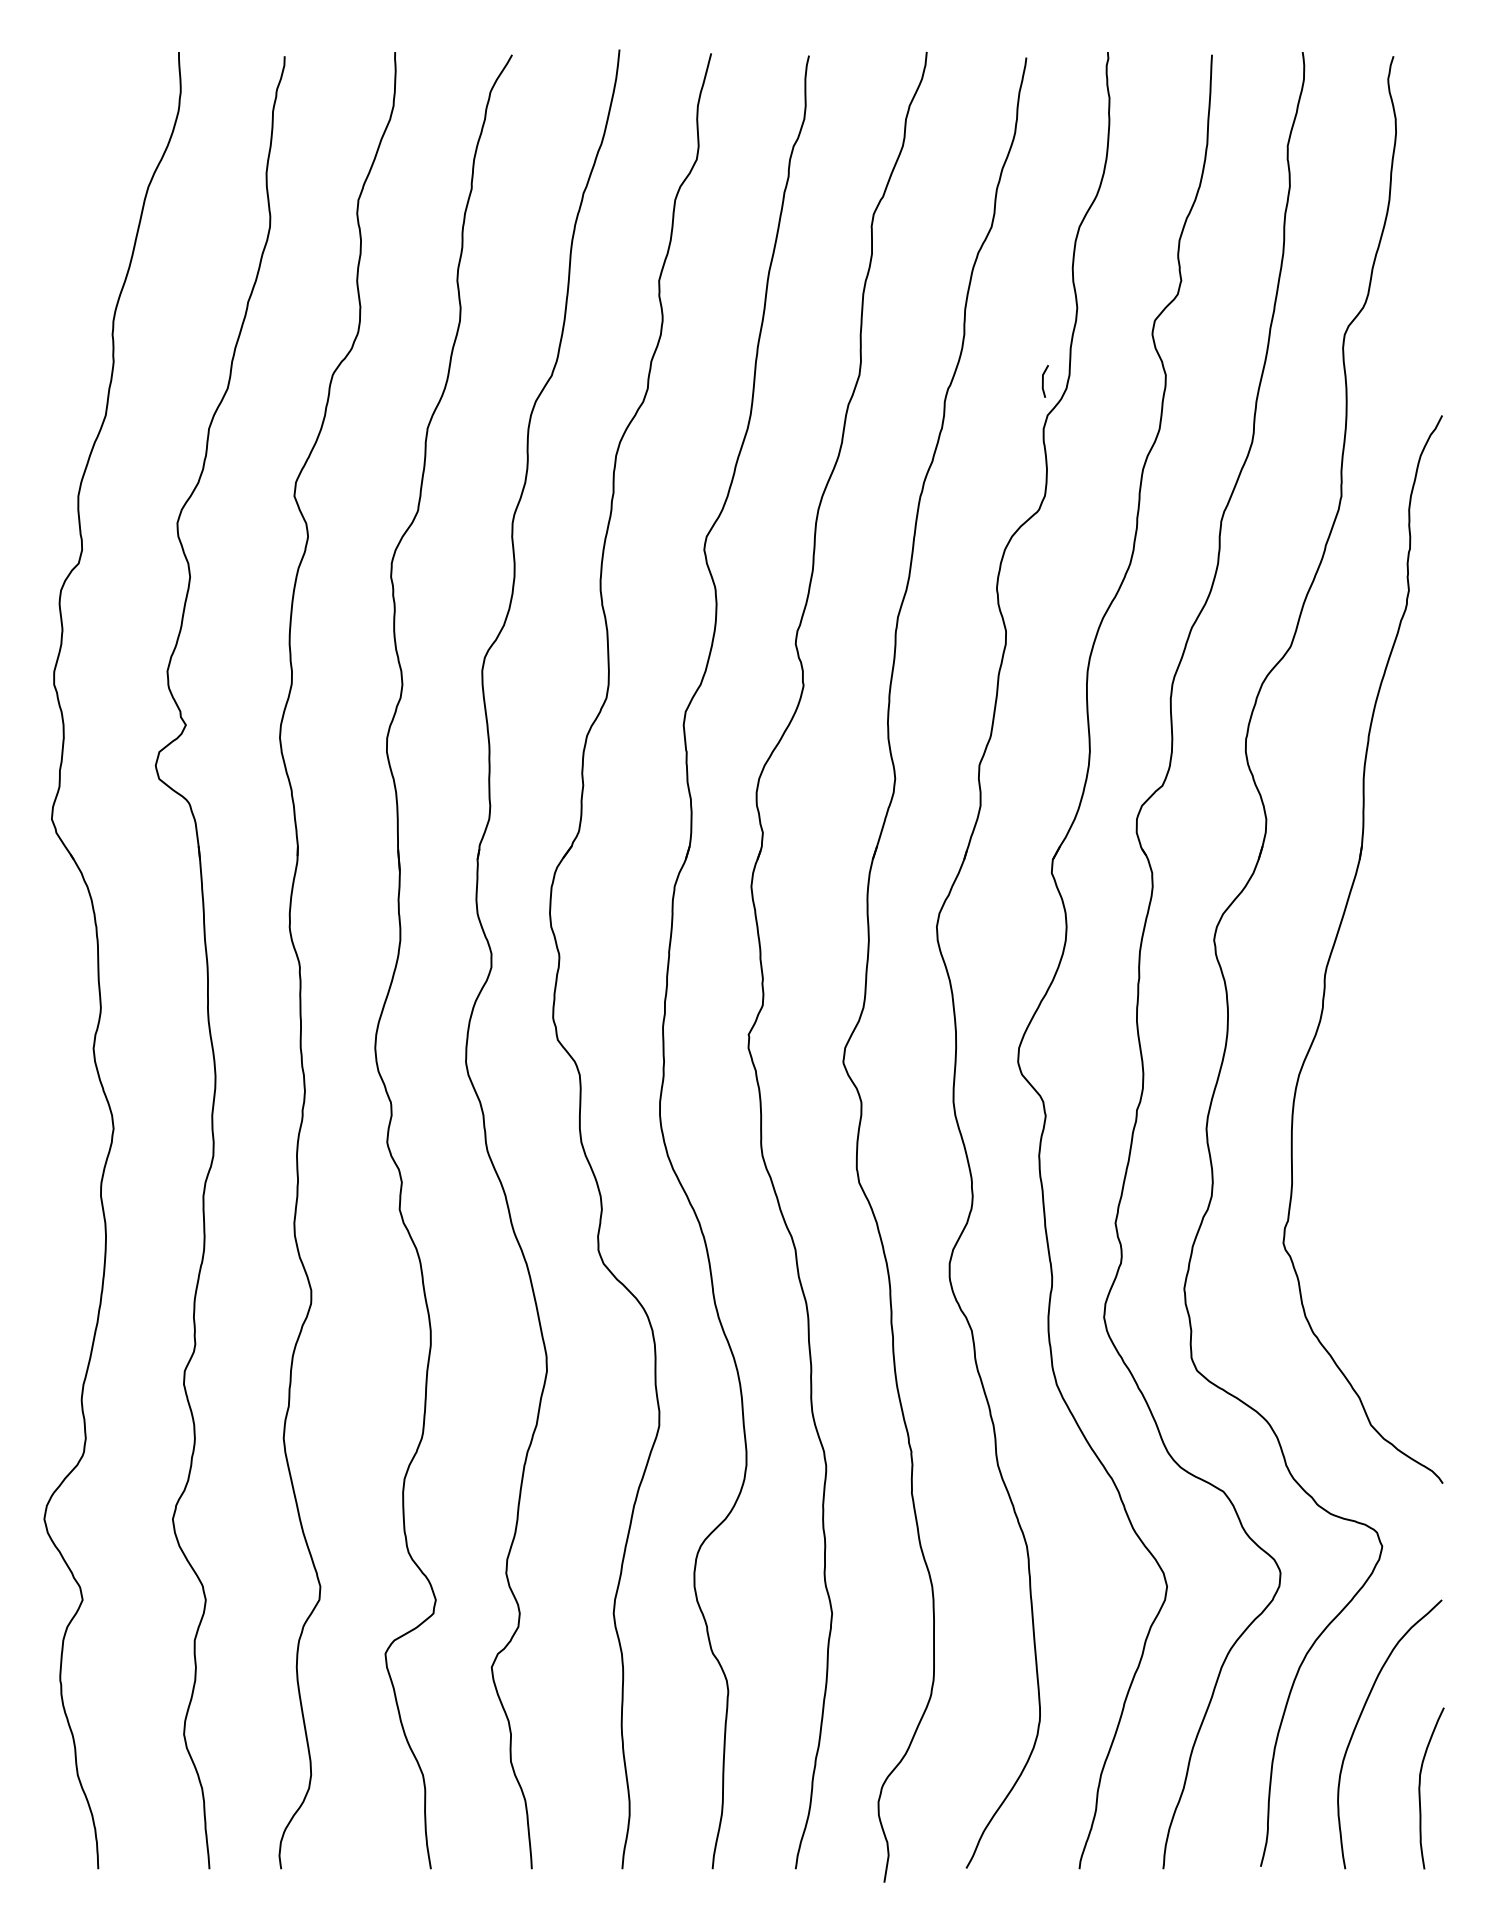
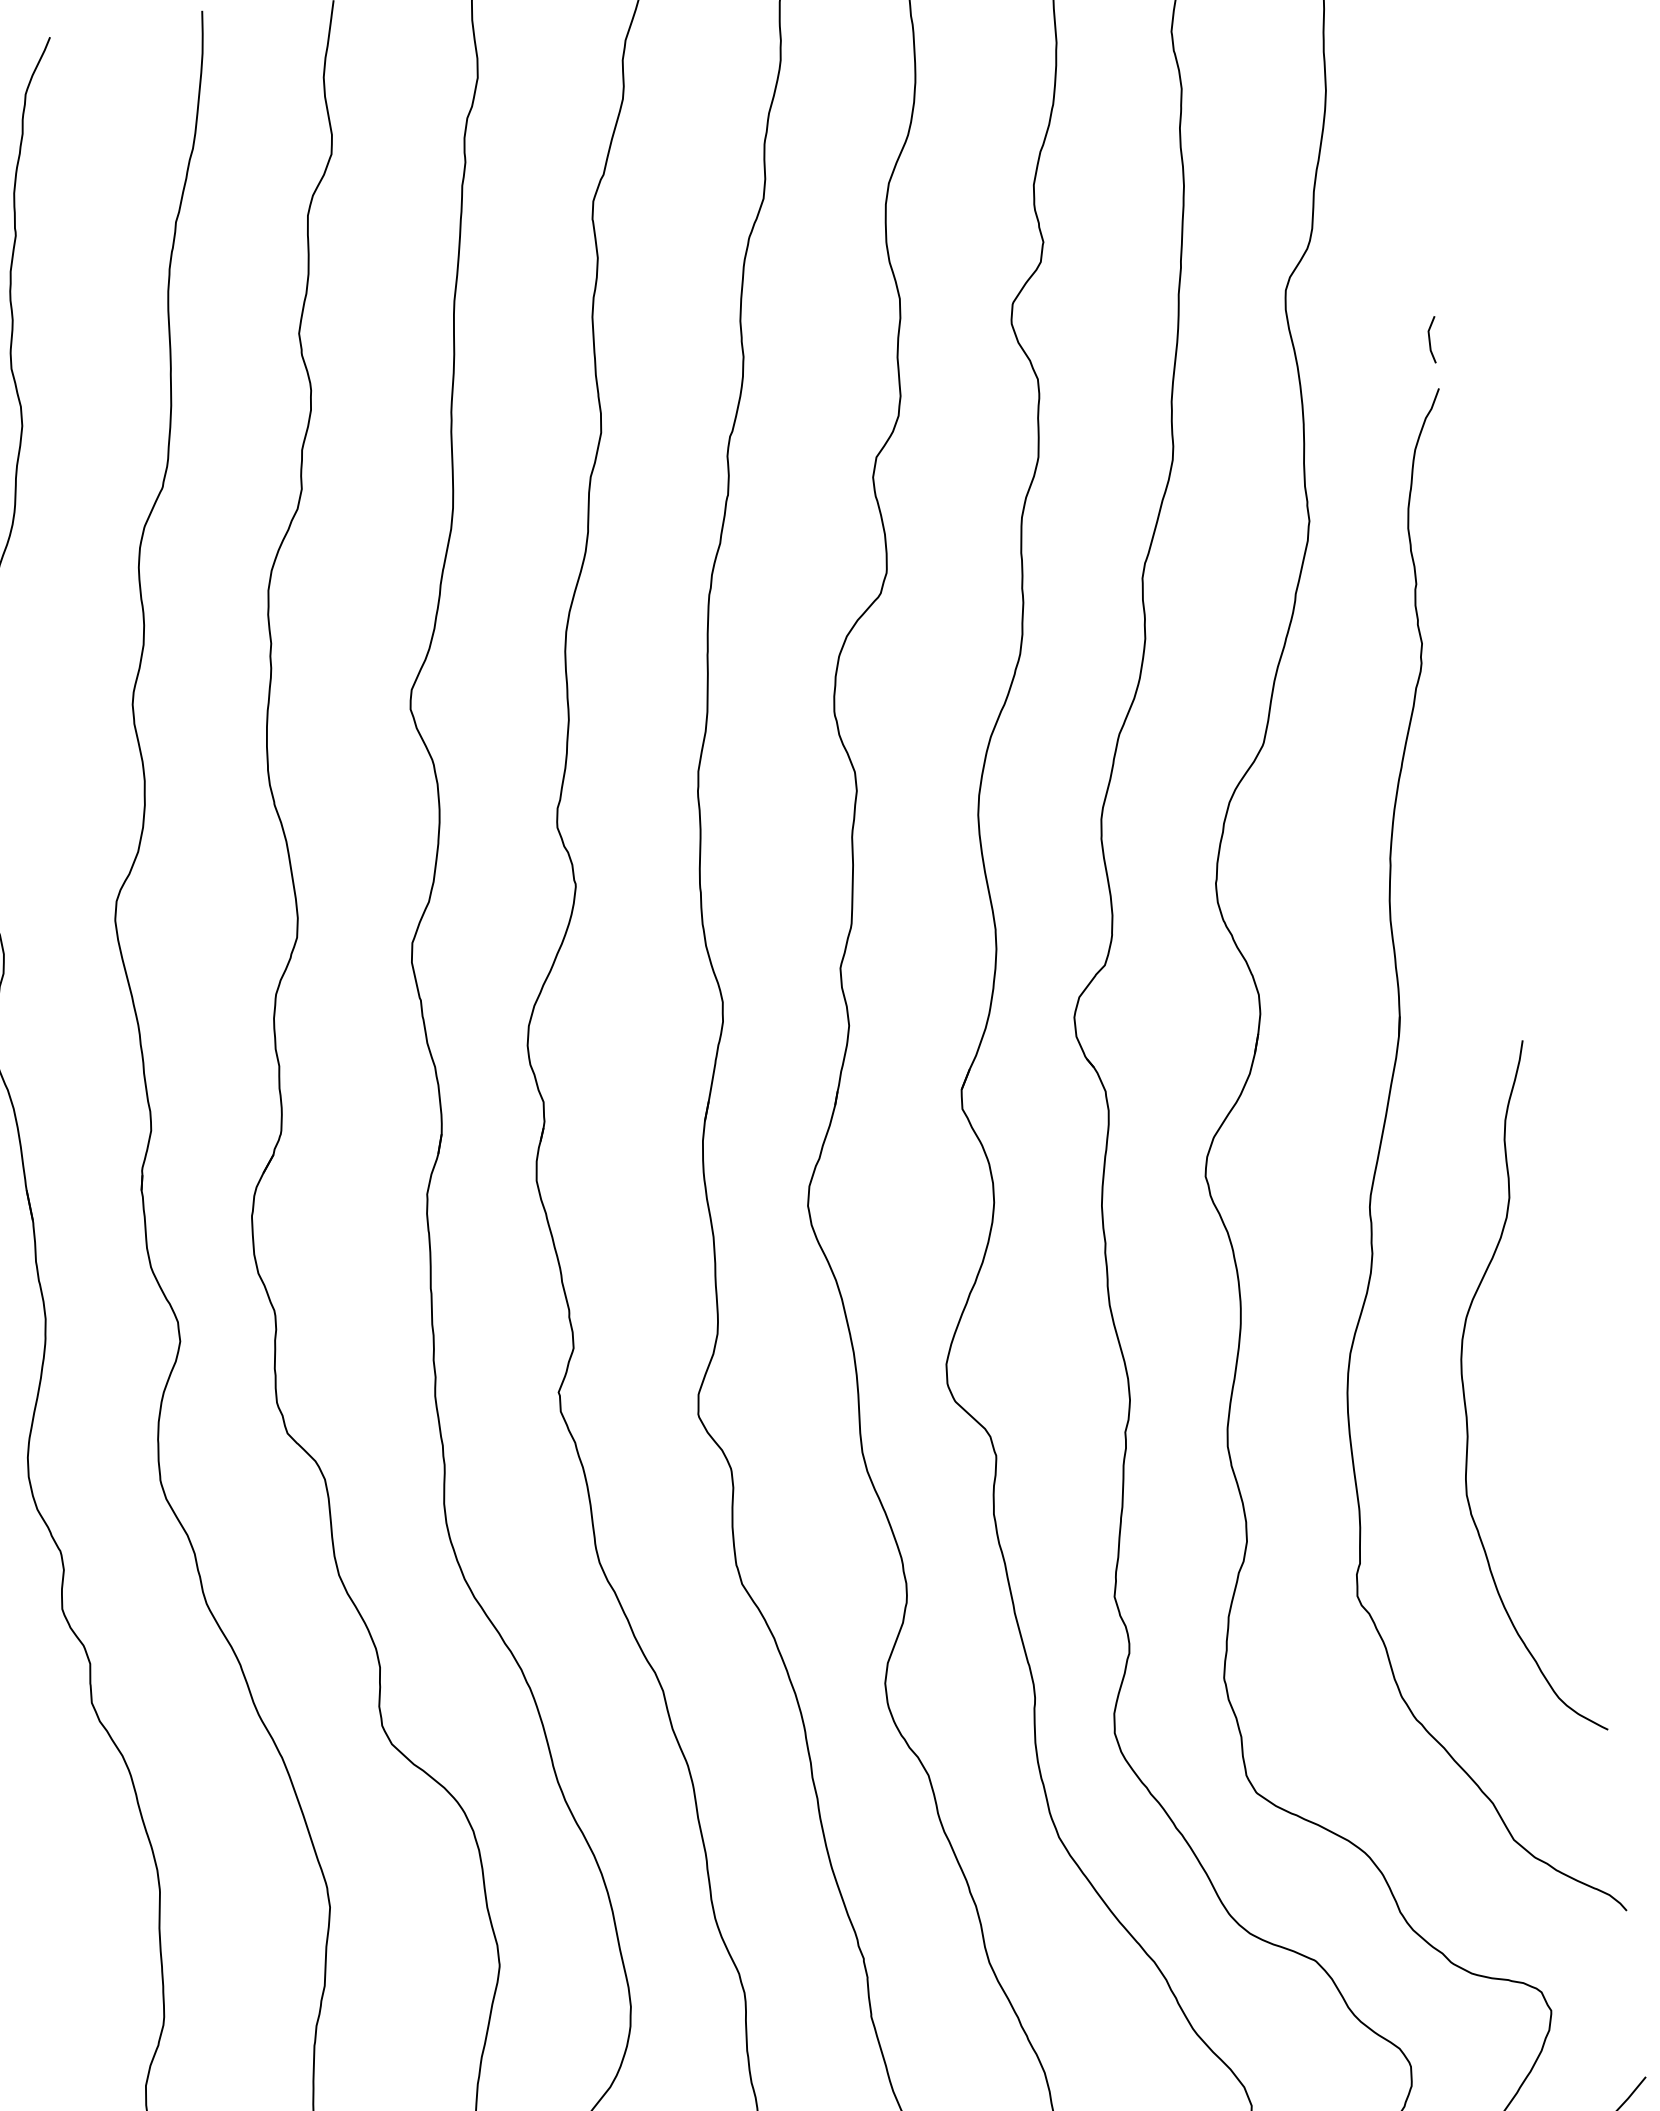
line: (1043, 381) -> (1430, 340), moved
curve: (1375, 1112) -> (1465, 1393), added

